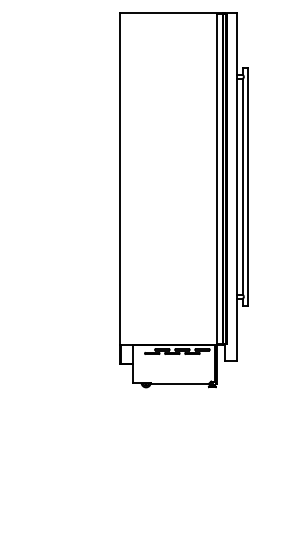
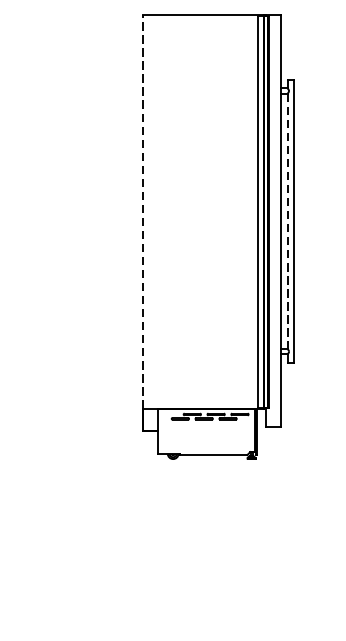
line: (120, 178) -> (142, 211), solid -> dashed
line: (242, 186) -> (287, 220), solid -> dashed

